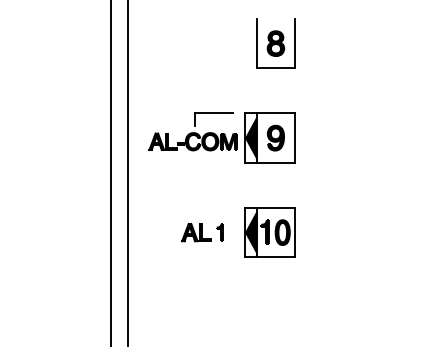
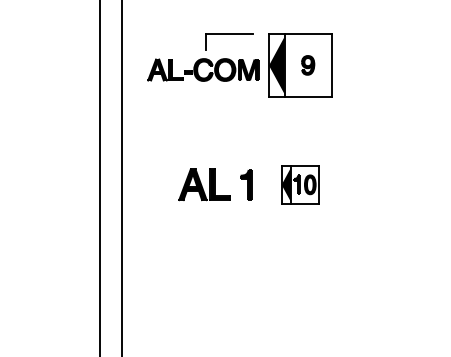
part: (275, 137) -> (307, 64), size x0.6
part: (202, 232) -> (215, 184), size x1.4
part: (269, 232) -> (299, 184), size x0.6

